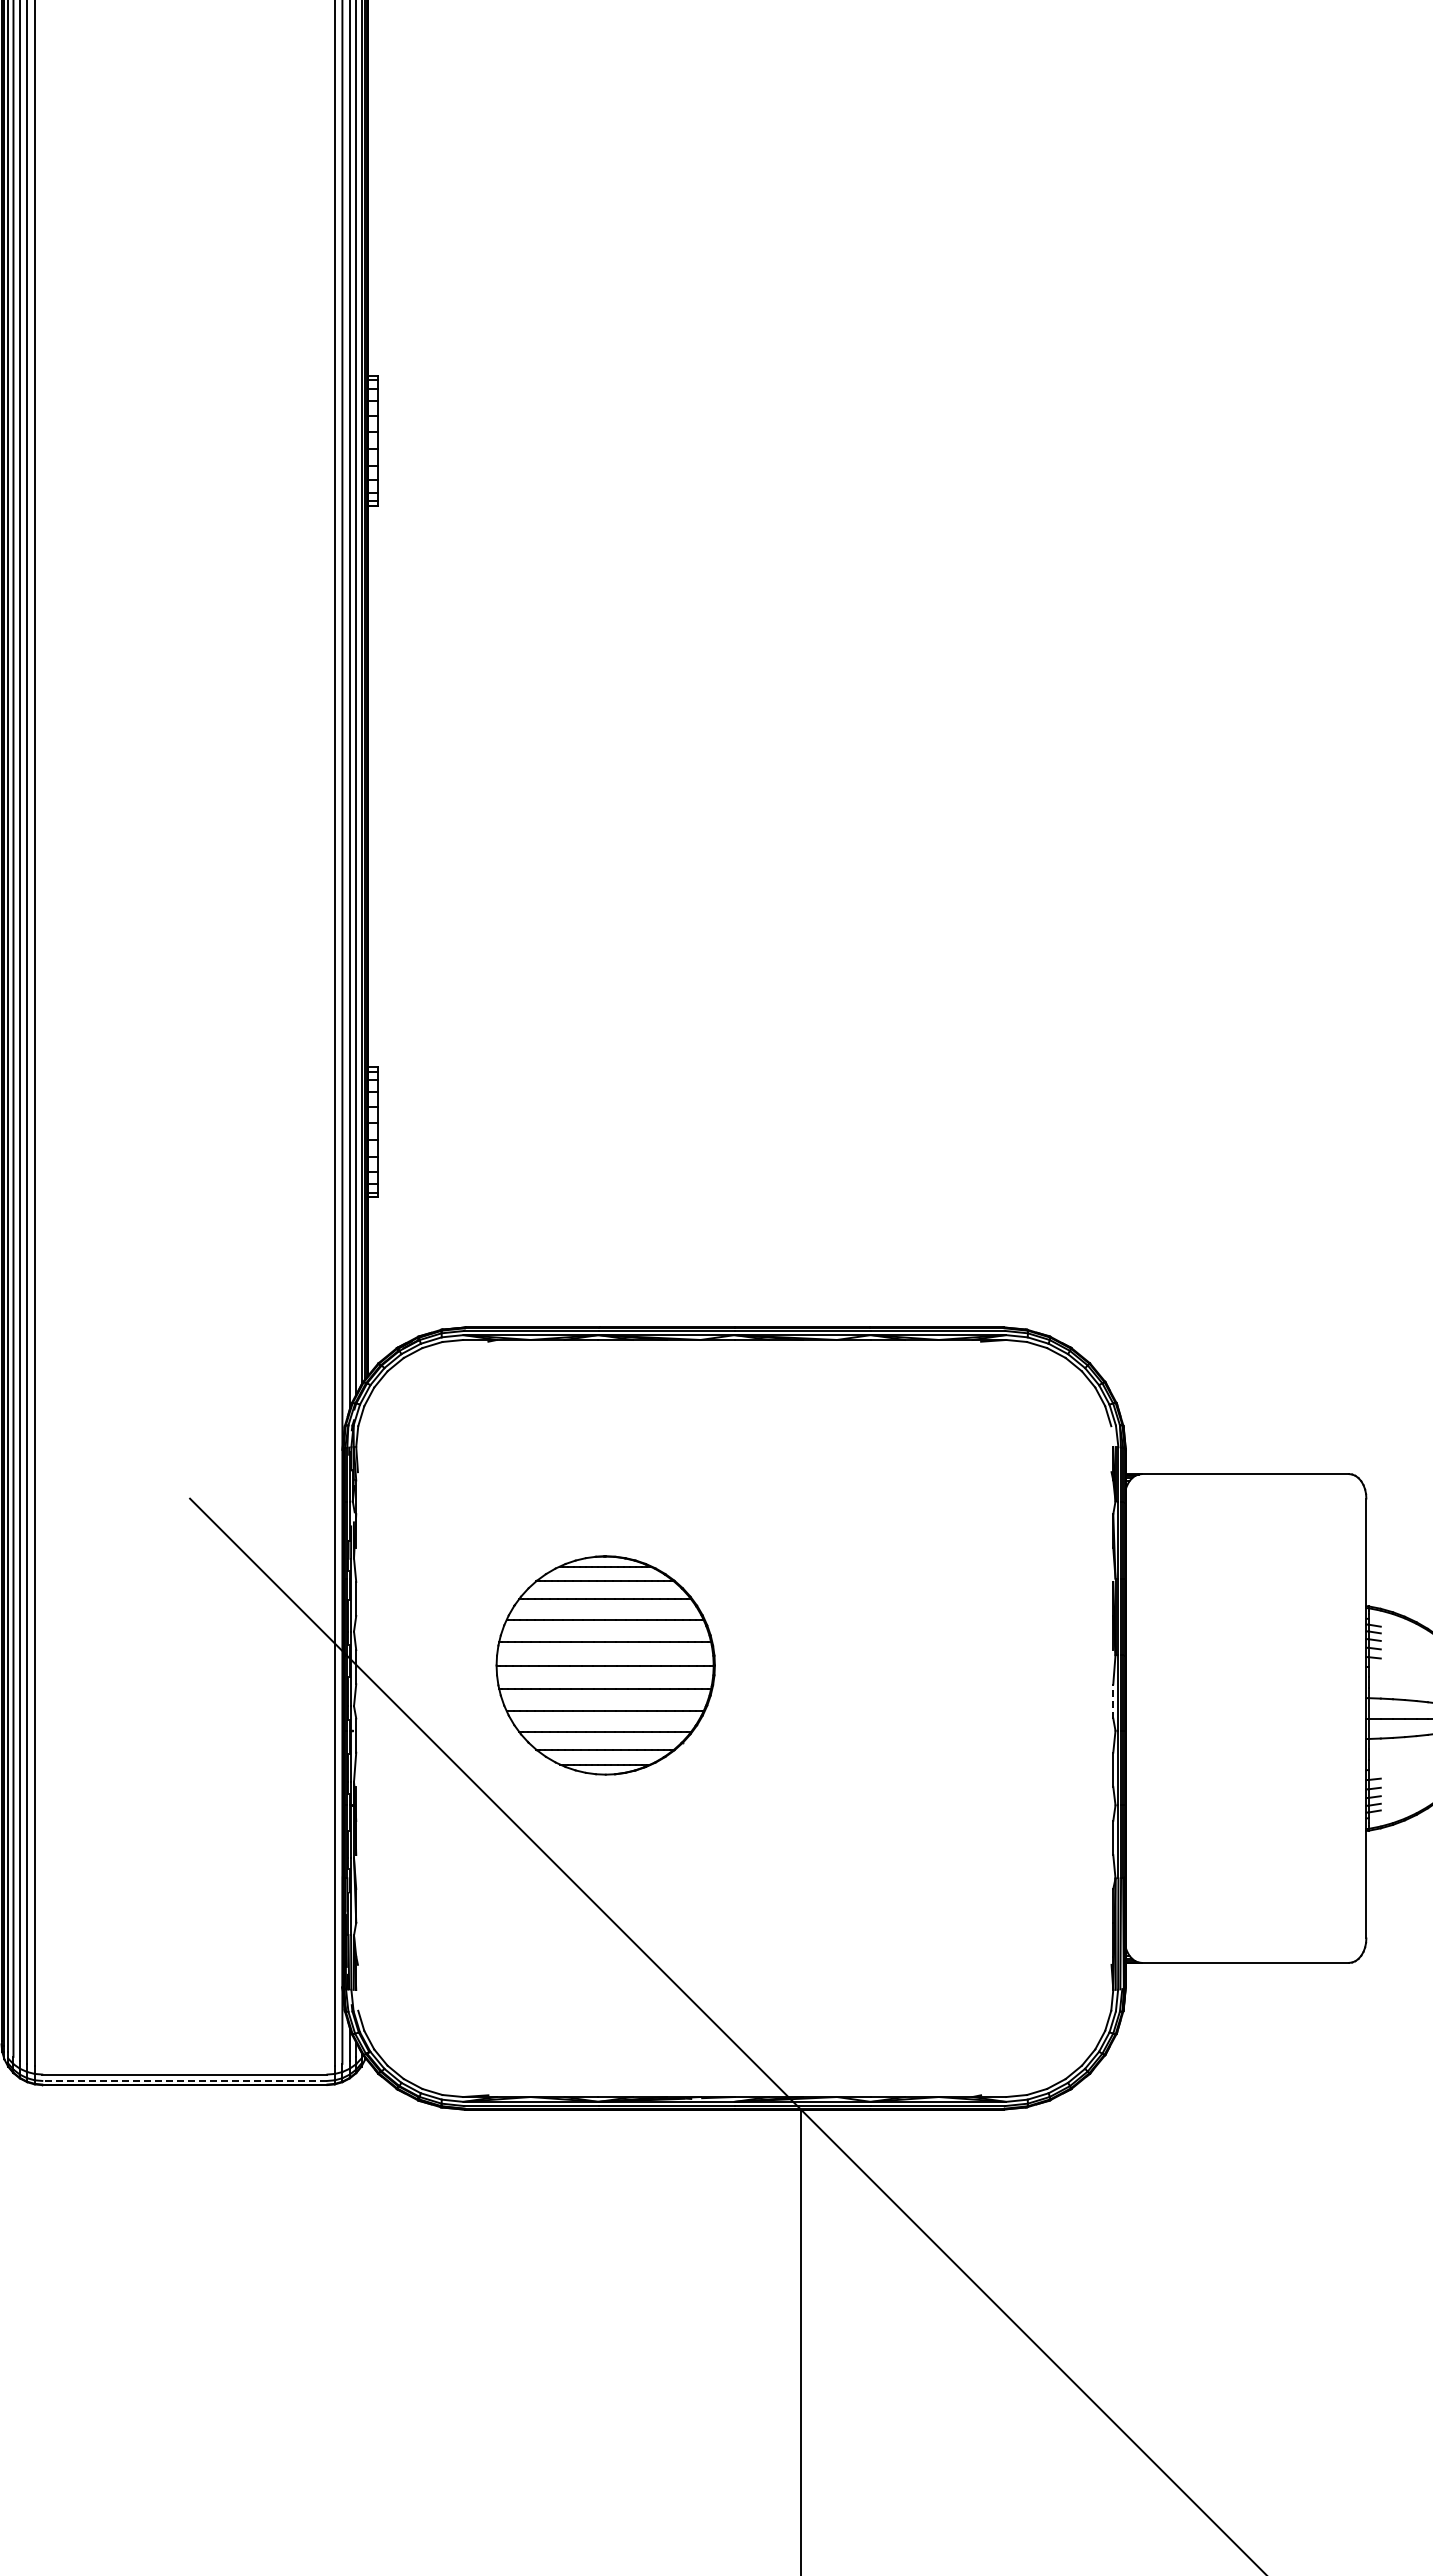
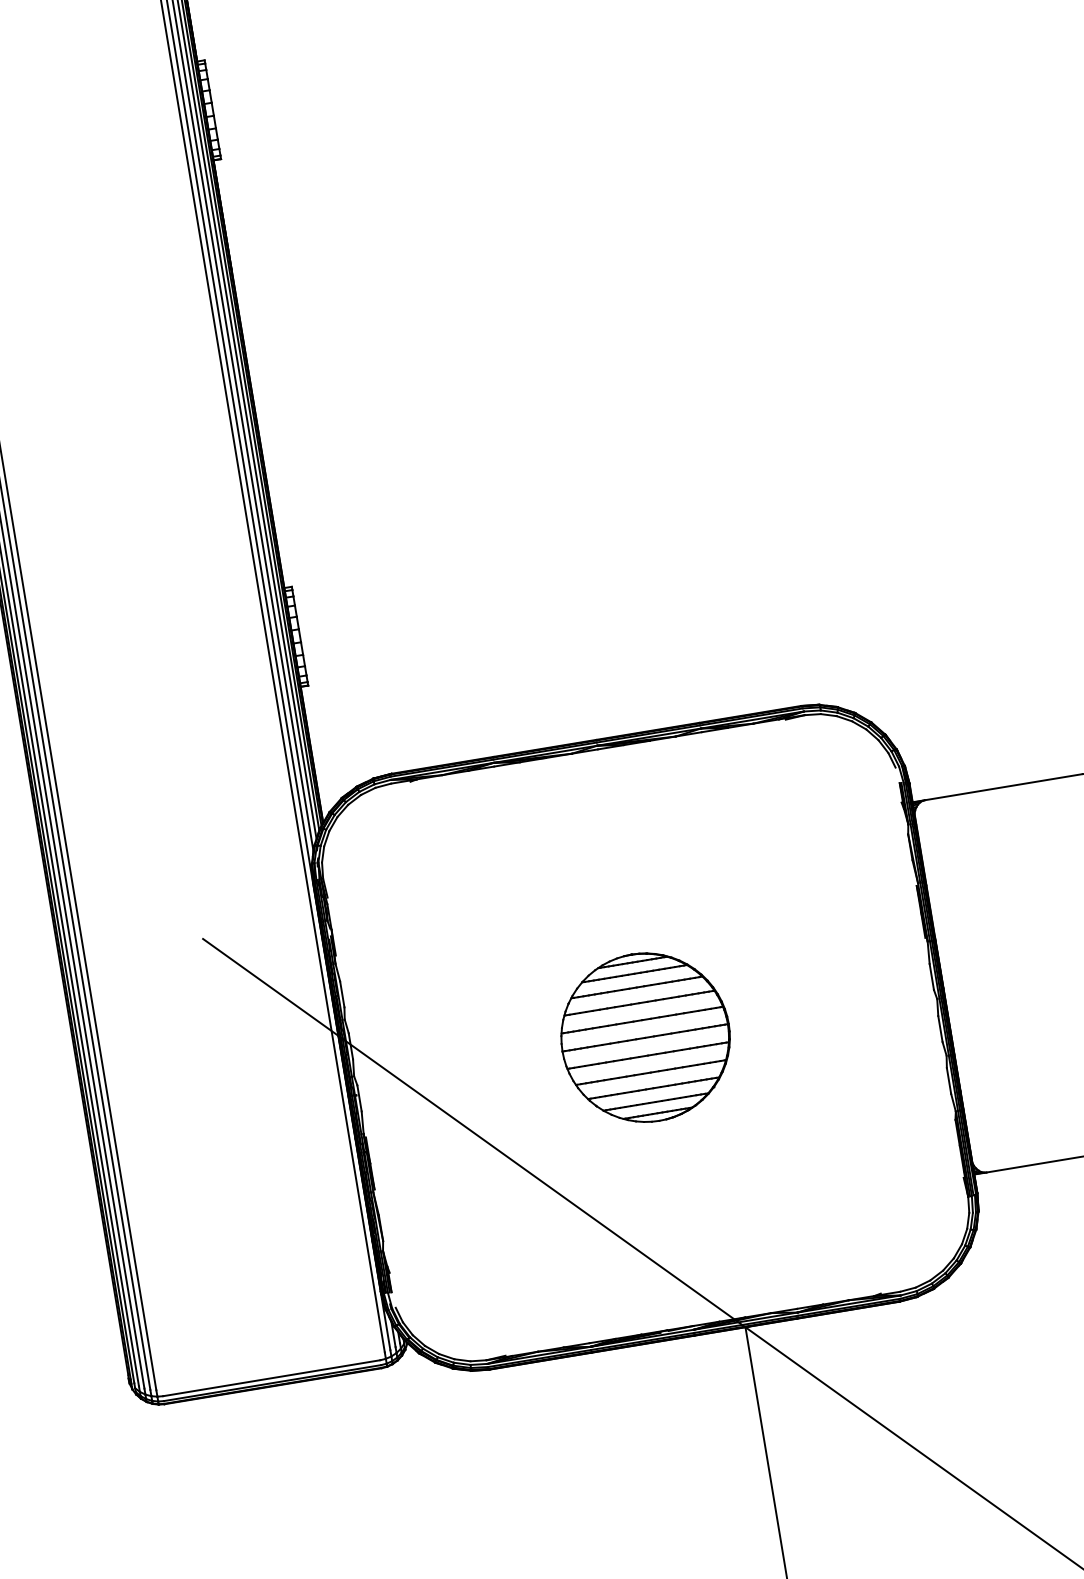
part: (605, 1665) -> (645, 1037), moved
line: (1113, 1700) -> (931, 976), dashed -> solid
line: (184, 2080) -> (272, 1382), dashed -> solid

